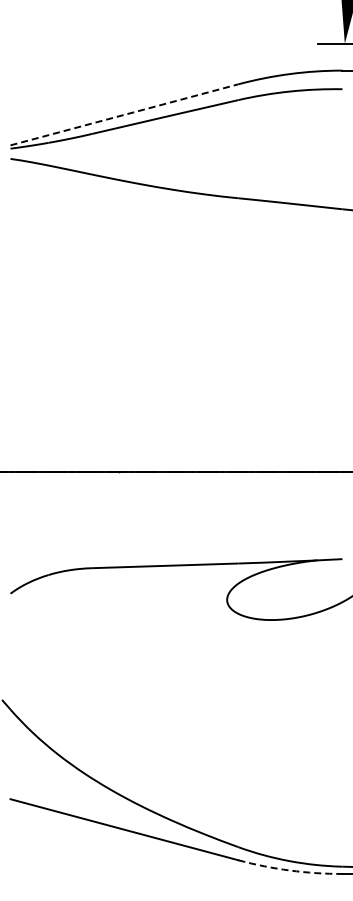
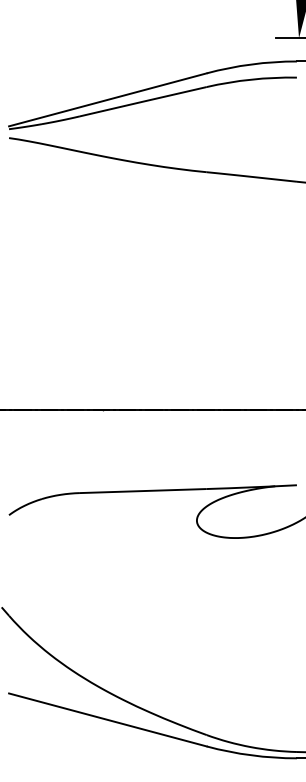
line: (124, 114) -> (107, 99), dashed -> solid
arc: (290, 870) -> (251, 755), dashed -> solid

